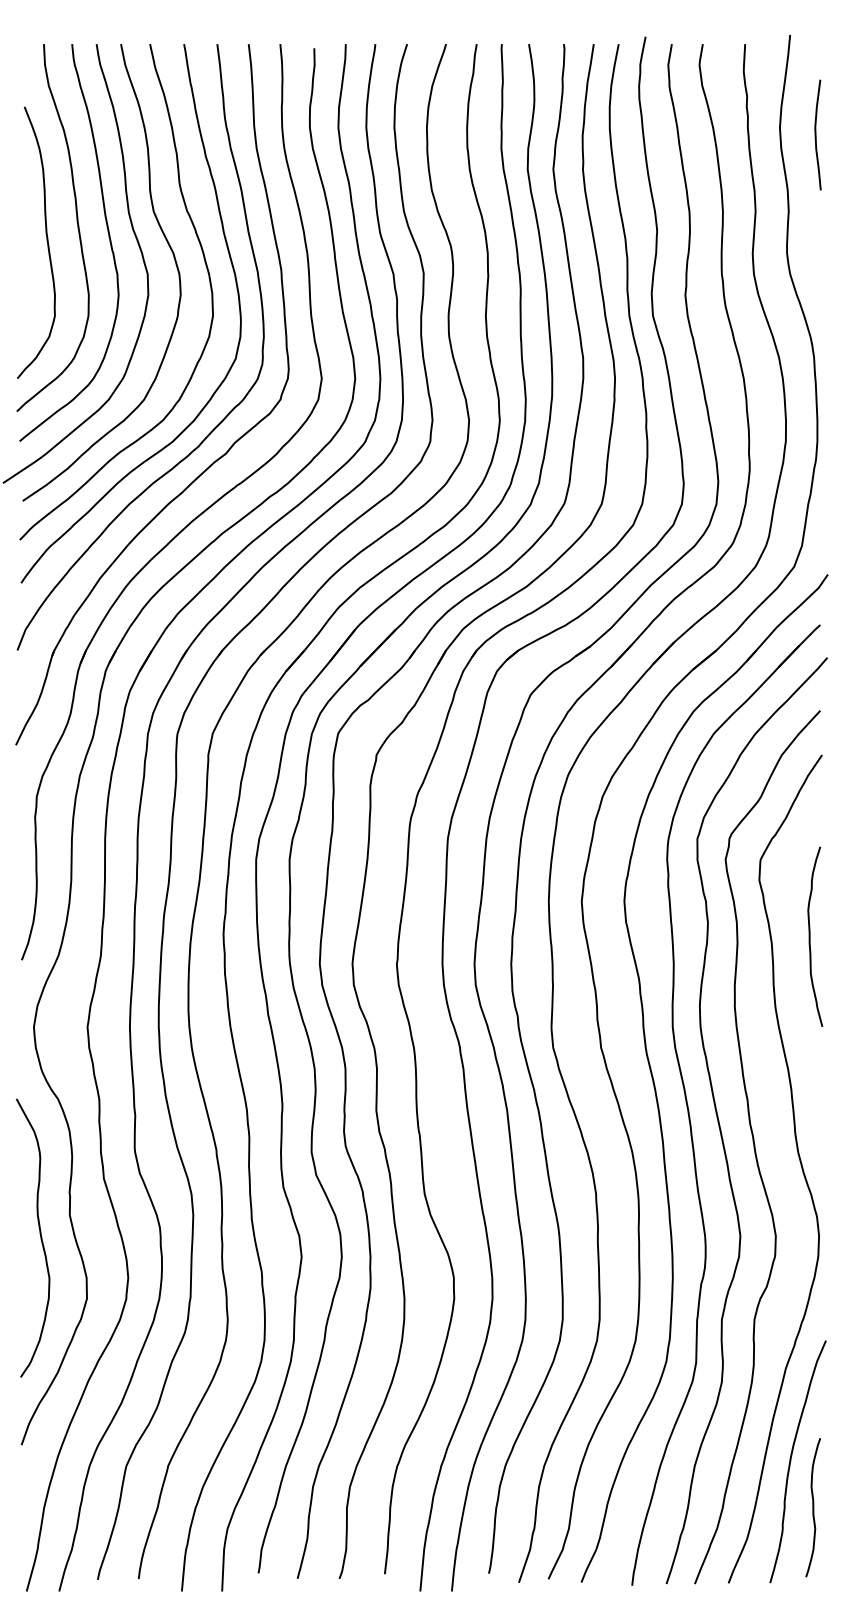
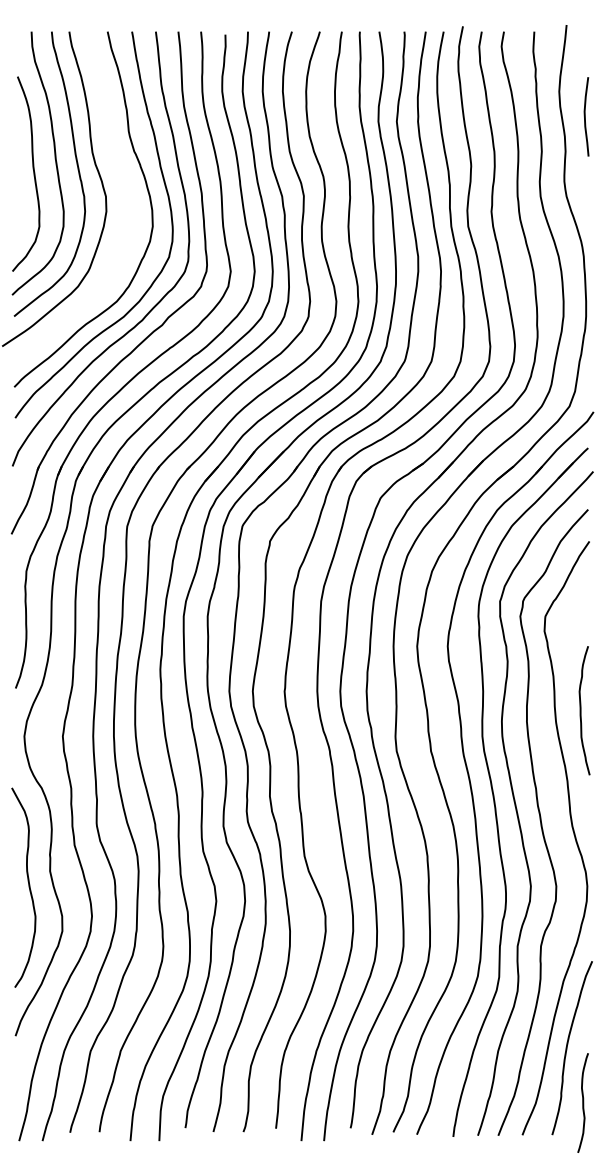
curve: (816, 134) -> (585, 116), moved
curve: (165, 240) -> (118, 172), removed
curve: (810, 936) -> (581, 710), moved
curve: (812, 1506) -> (582, 1102), moved

